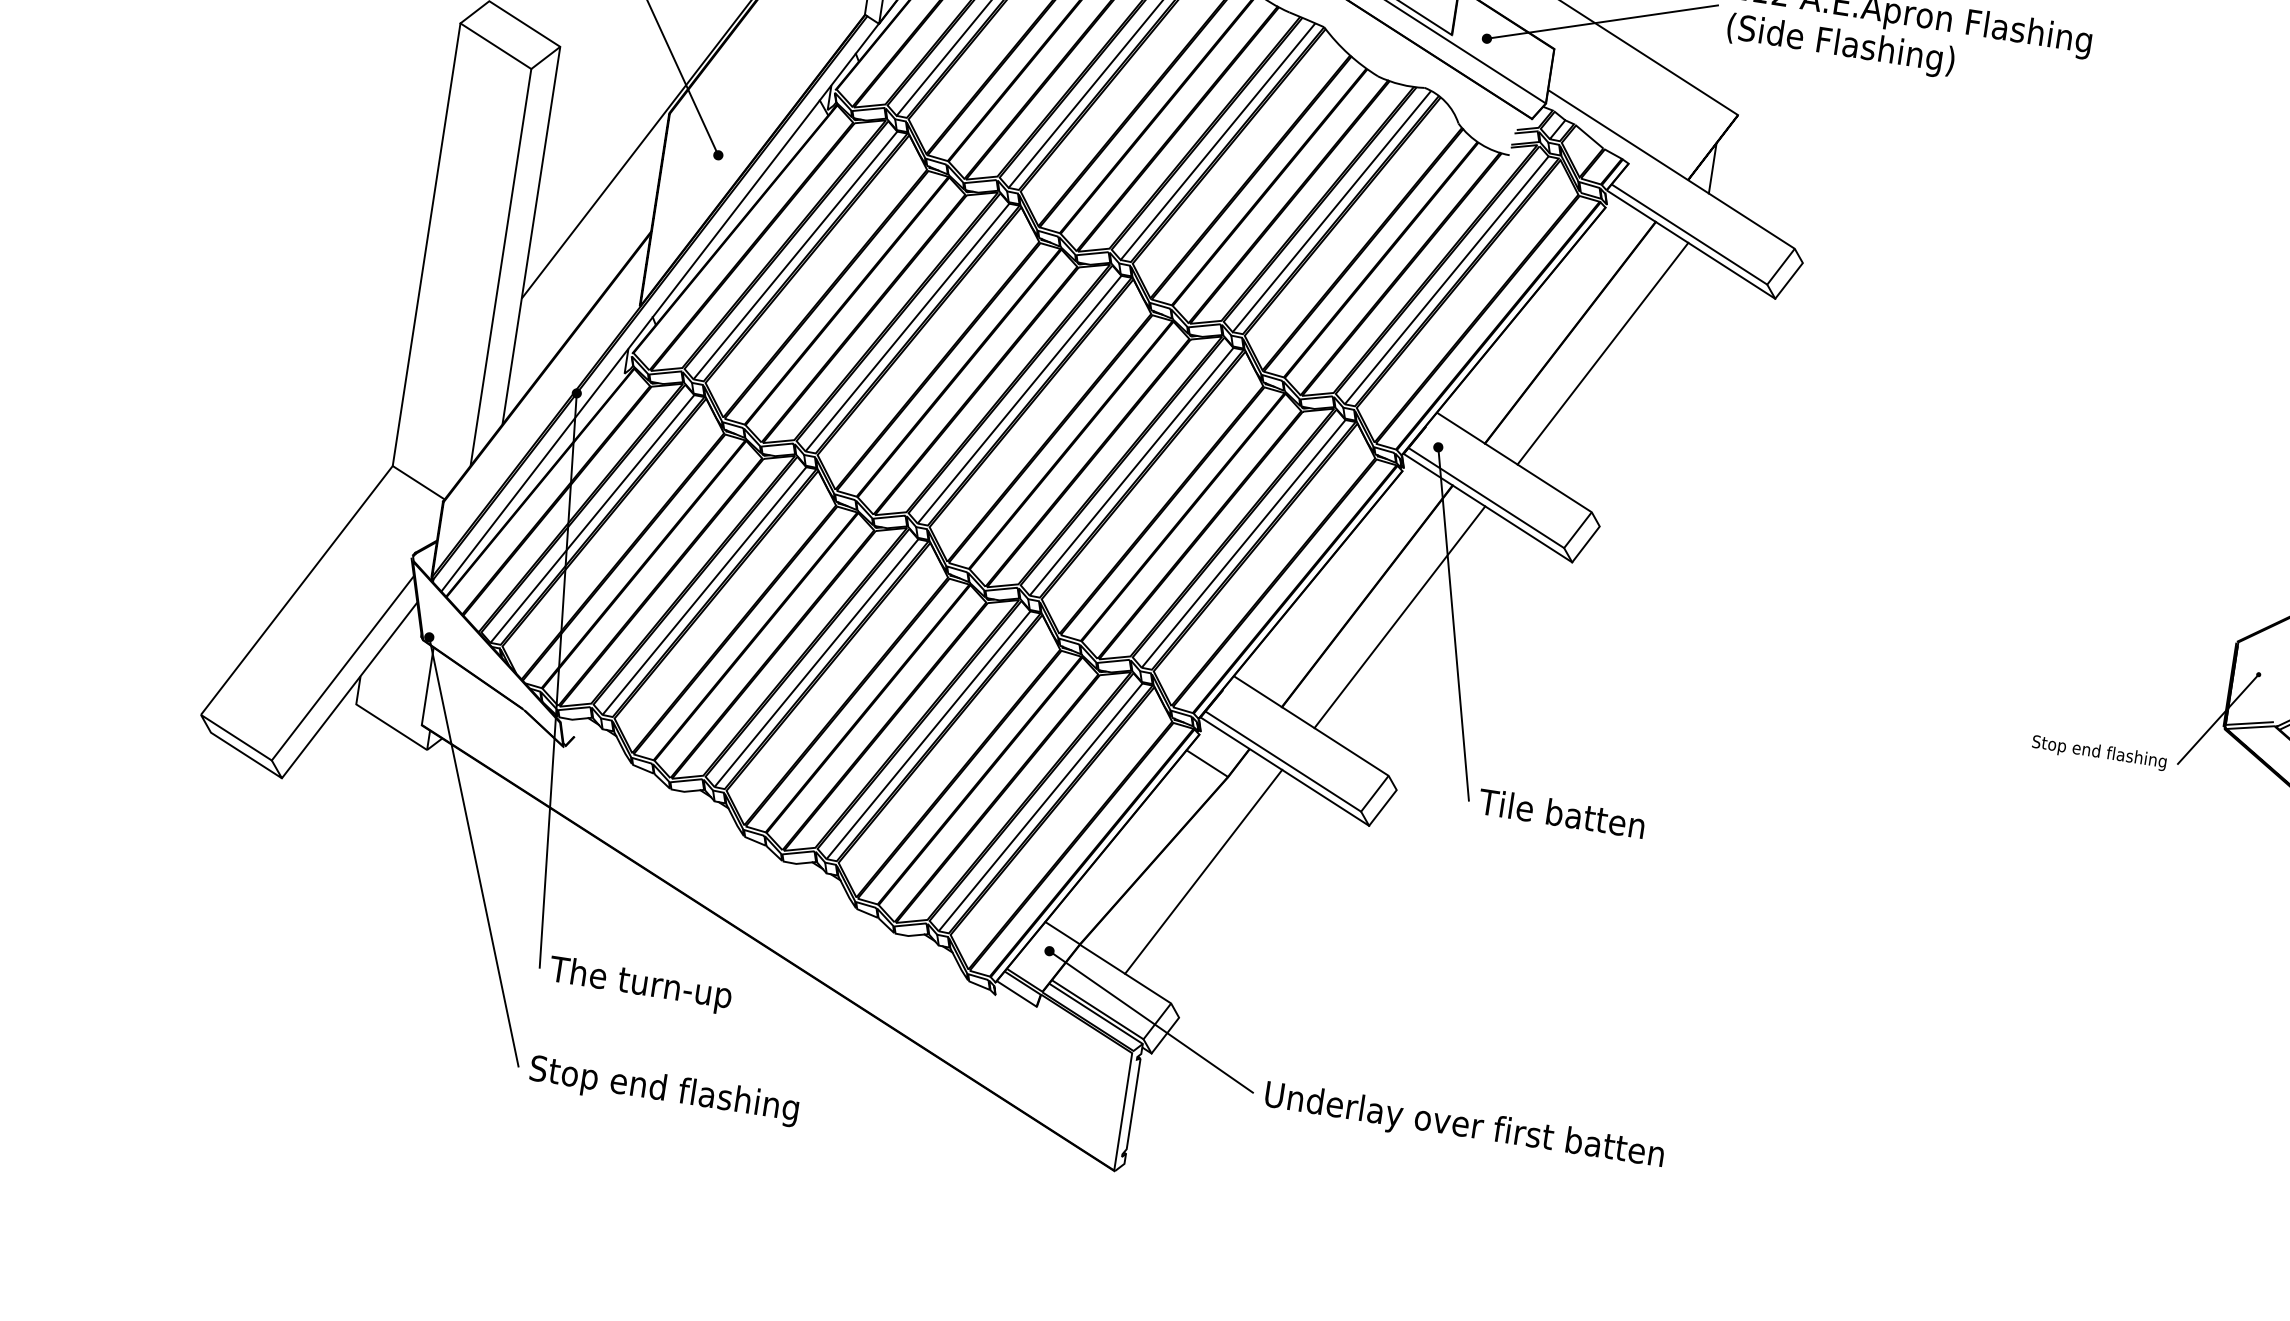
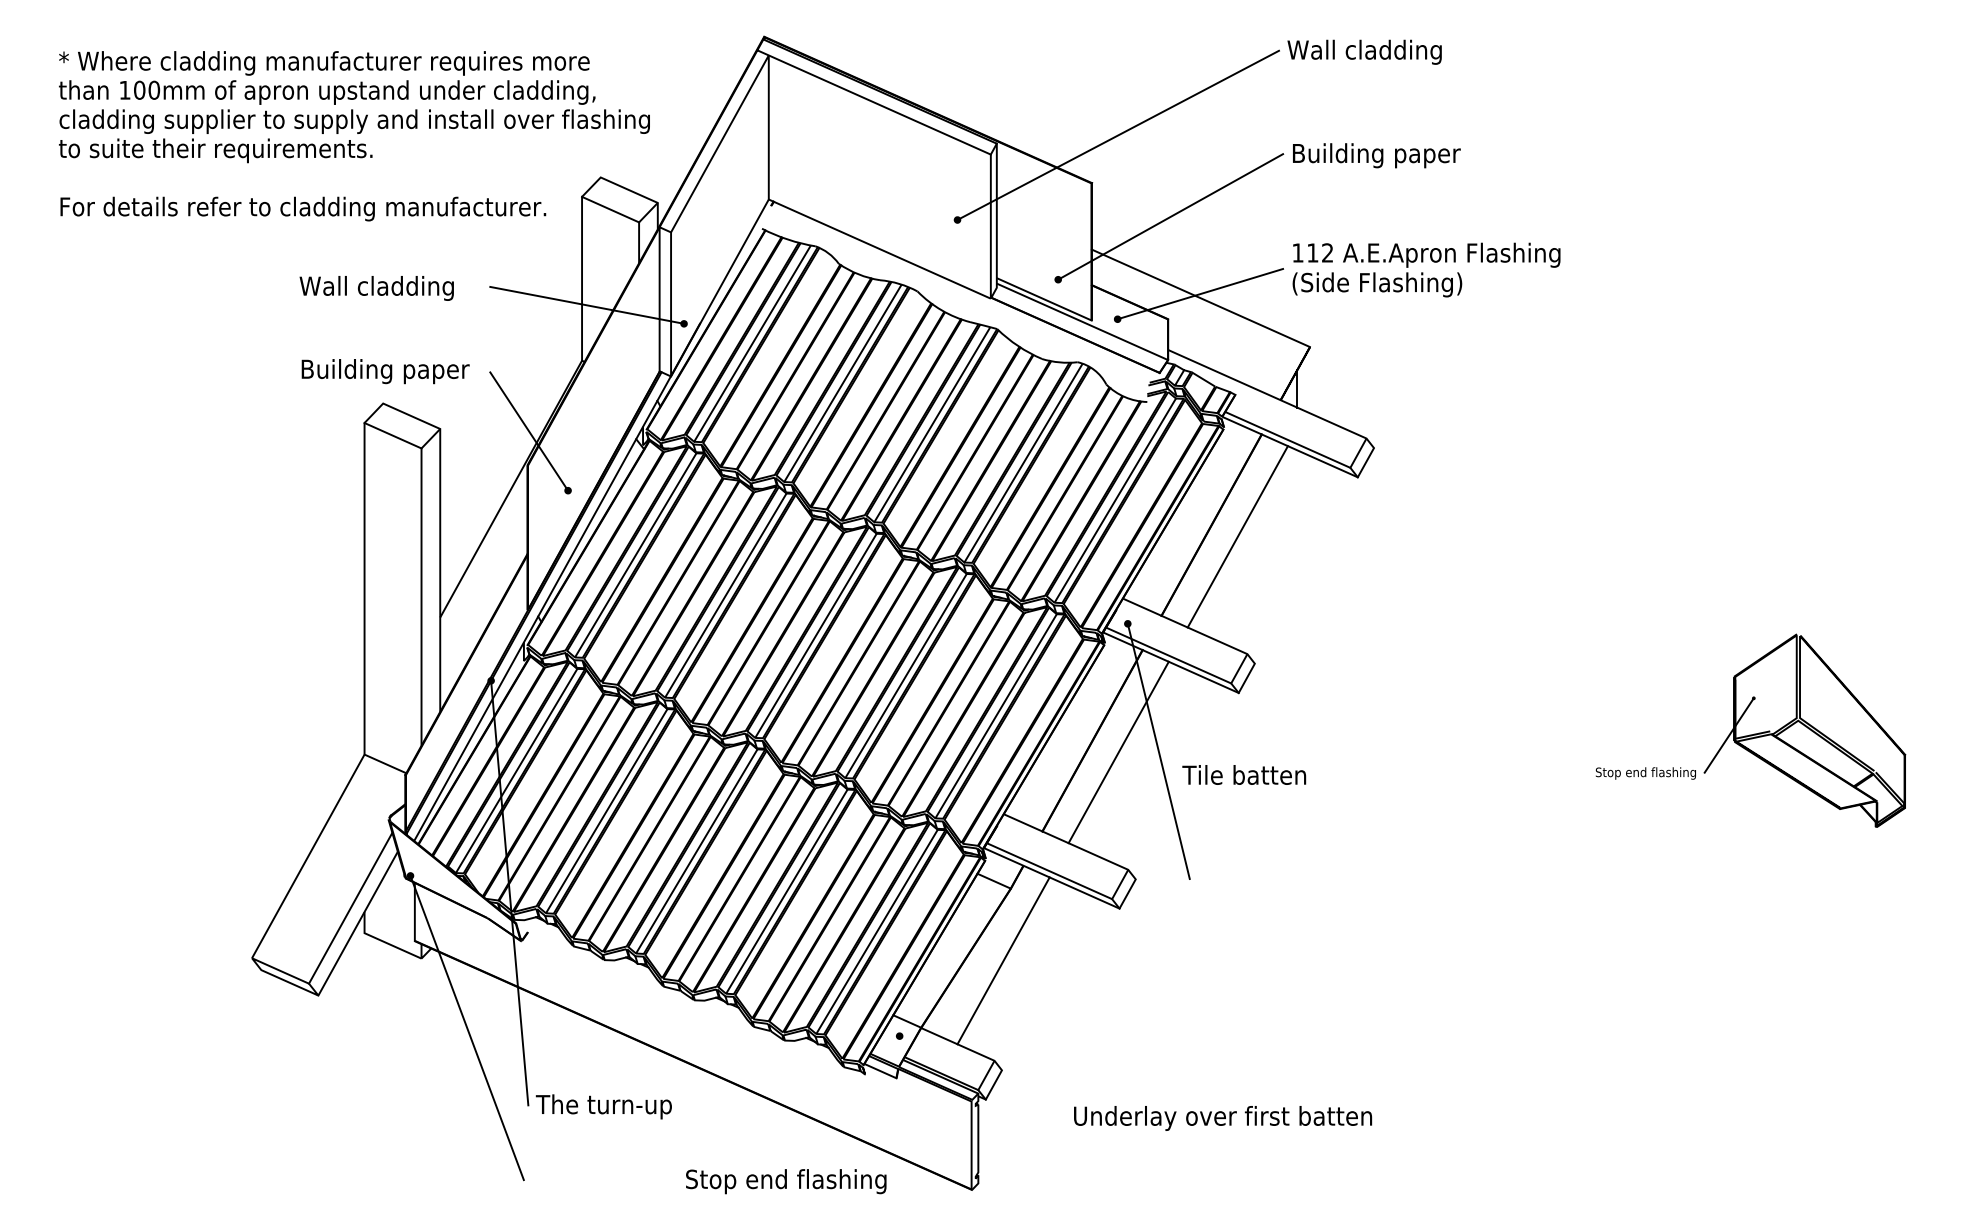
text: (1562, 812) -> (1244, 774), moved
line: (1153, 1022) -> (983, 1076), removed
text: (664, 1090) -> (786, 1181), moved

